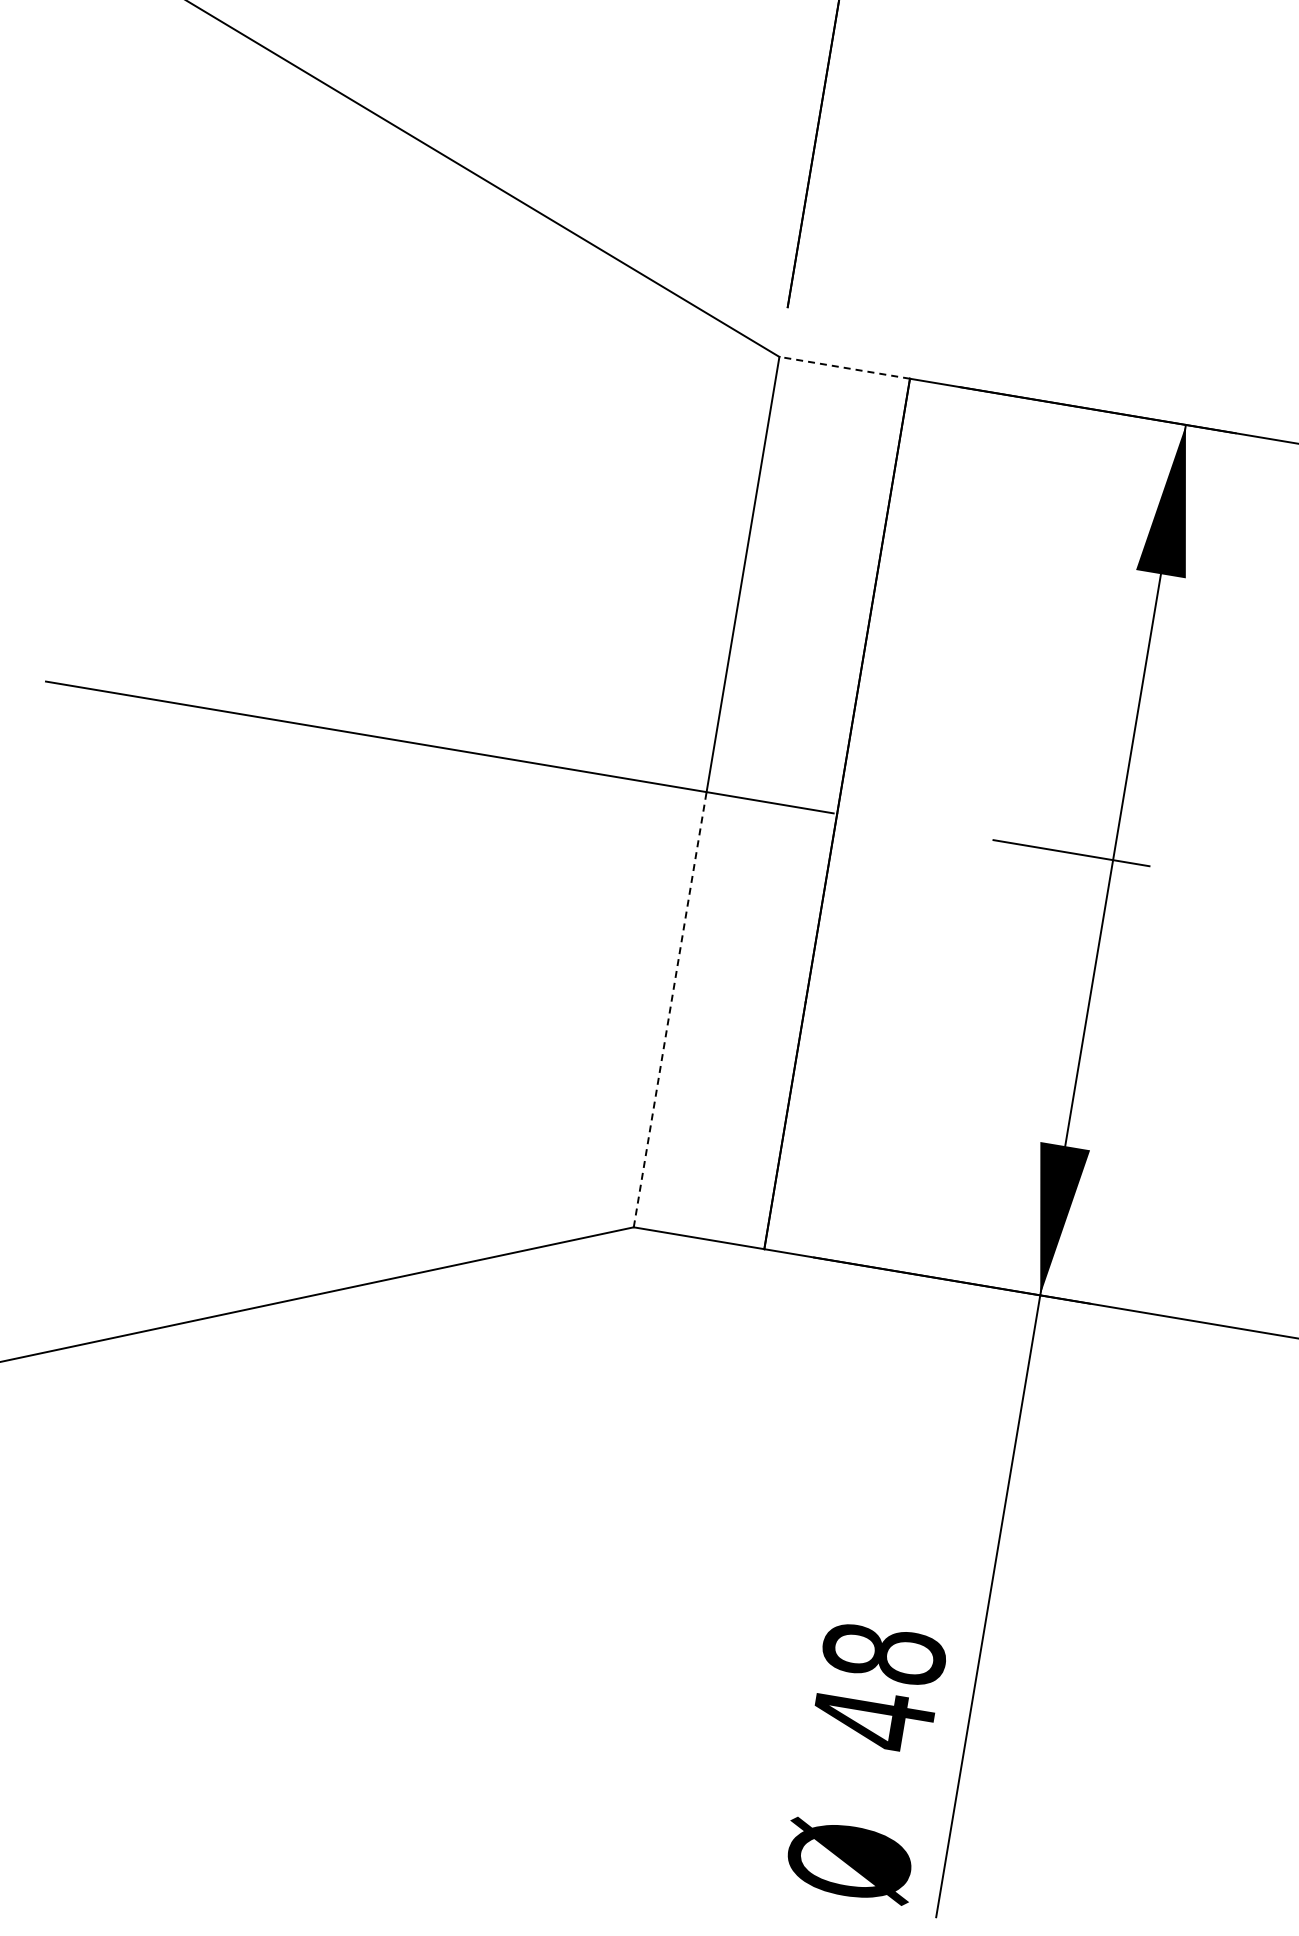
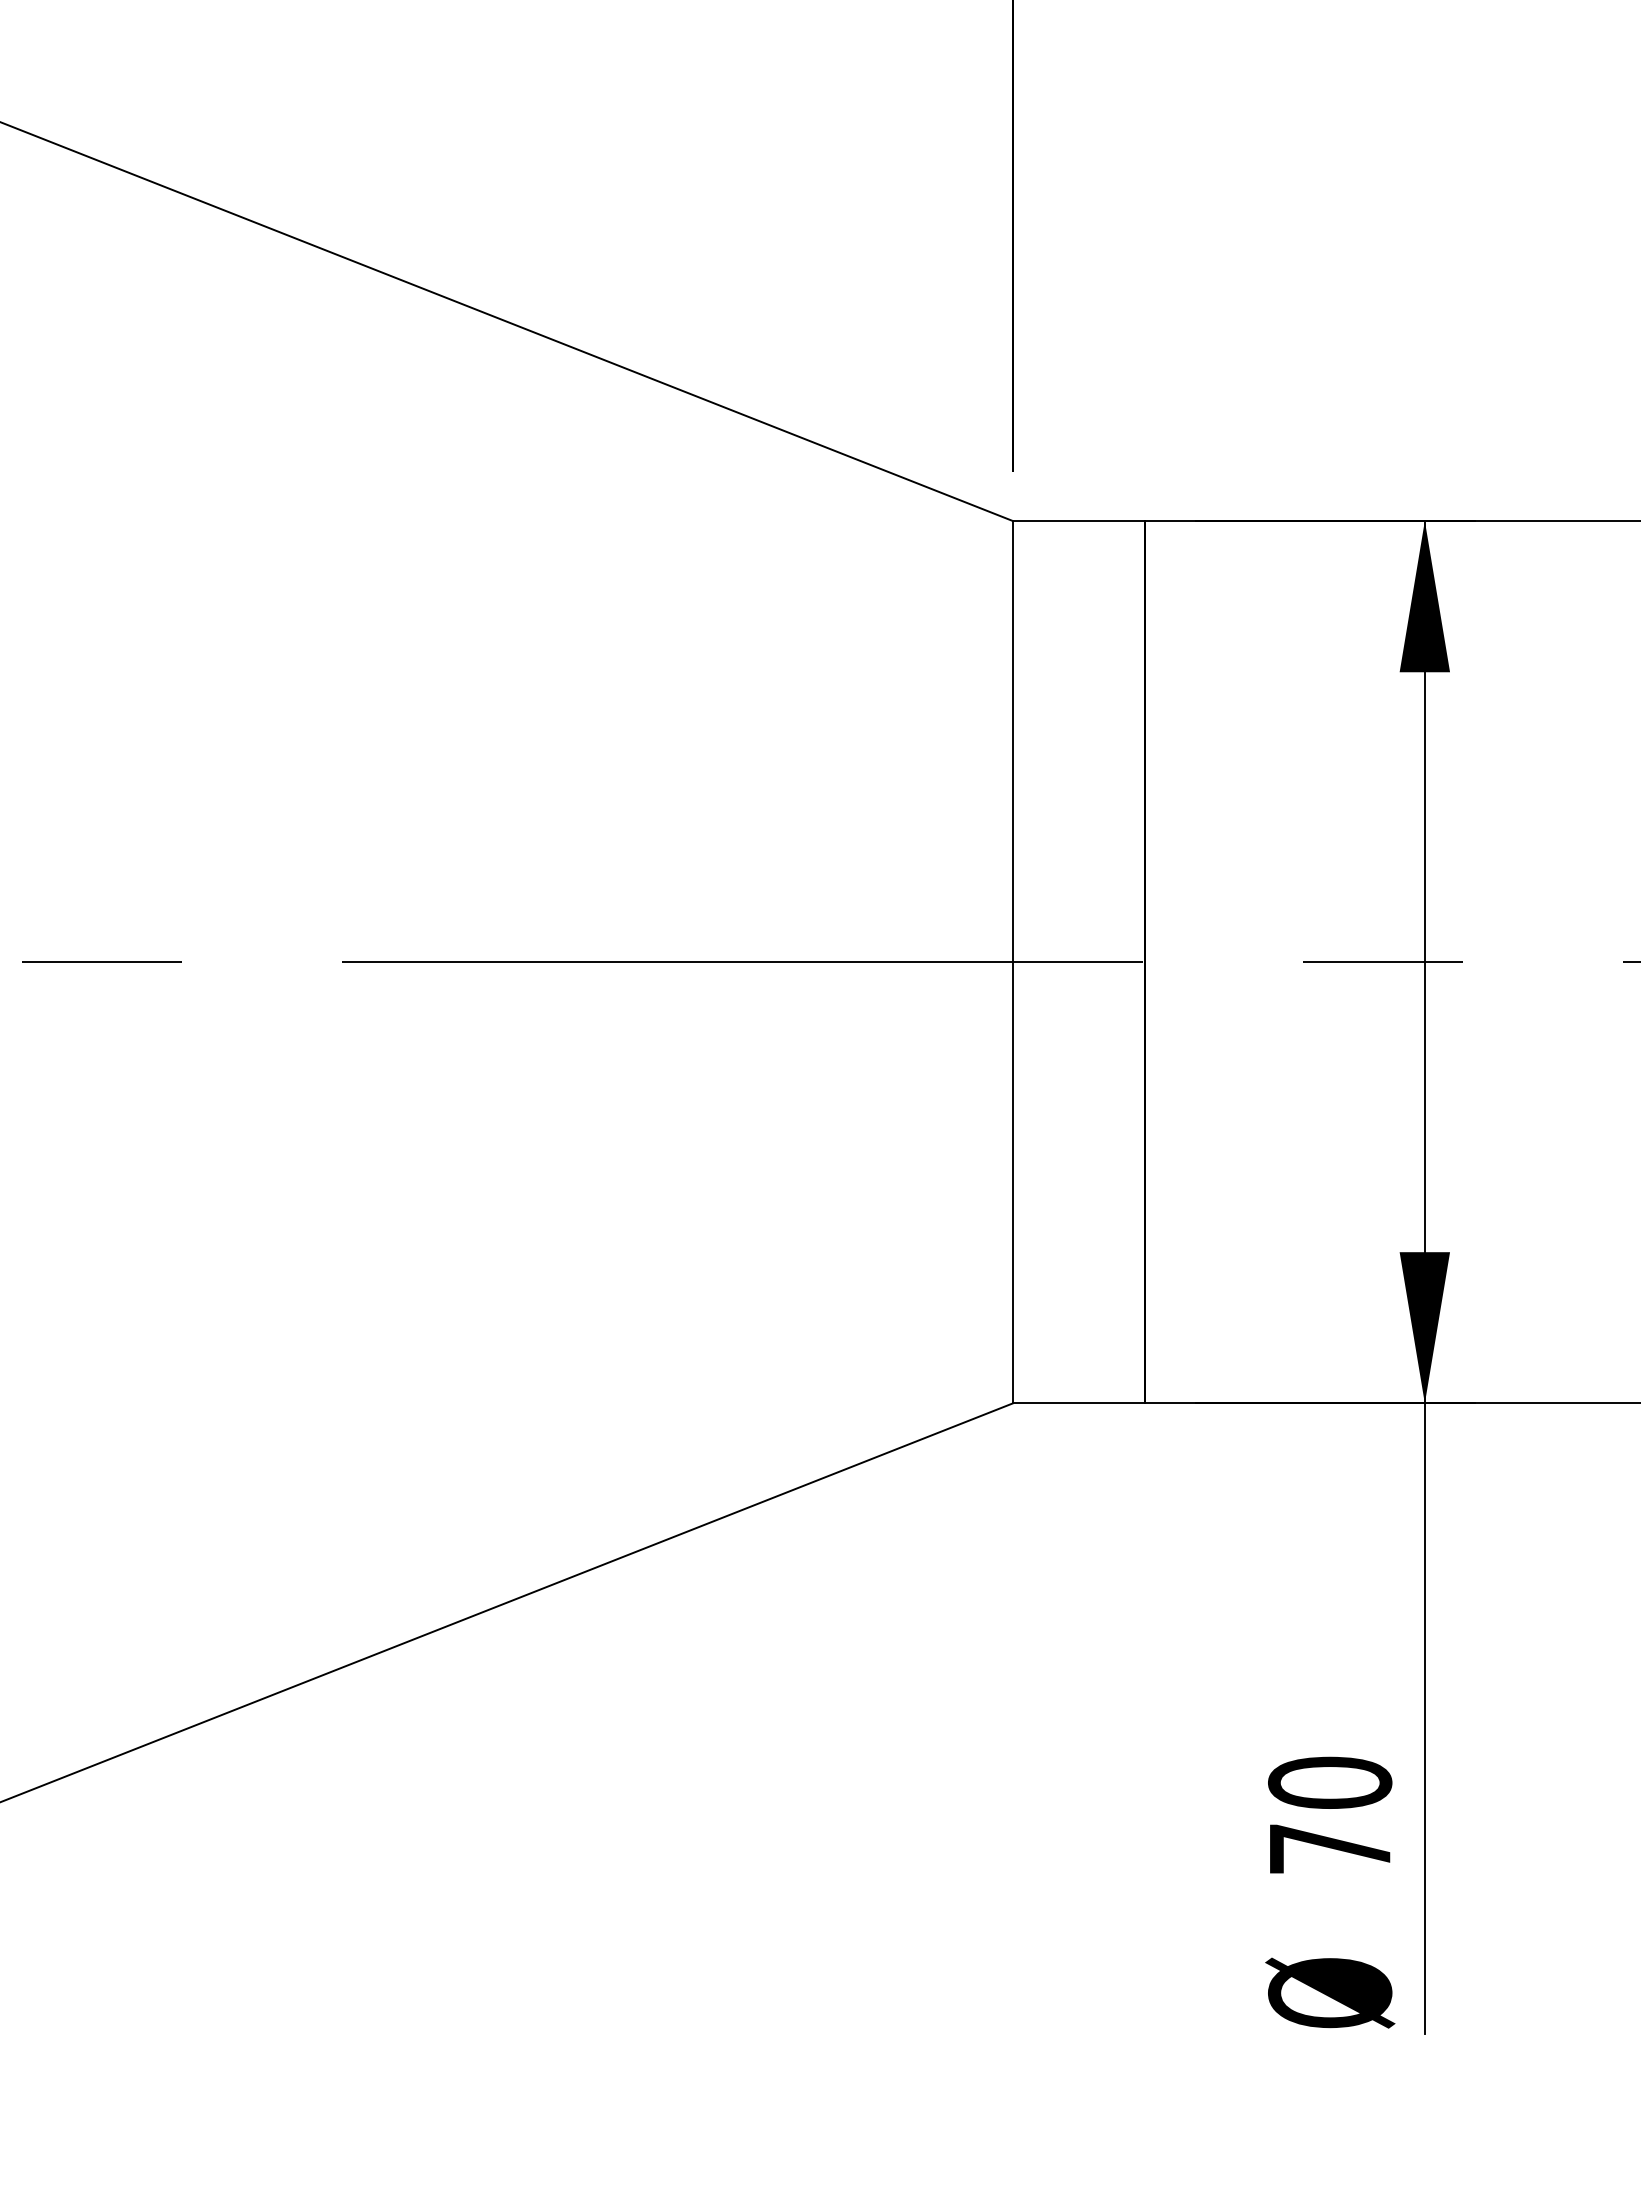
line: (844, 367) -> (1078, 520), dashed -> solid
line: (670, 1009) -> (1012, 1182), dashed -> solid
text: (879, 1687) -> (1330, 1816), 48 -> 70

